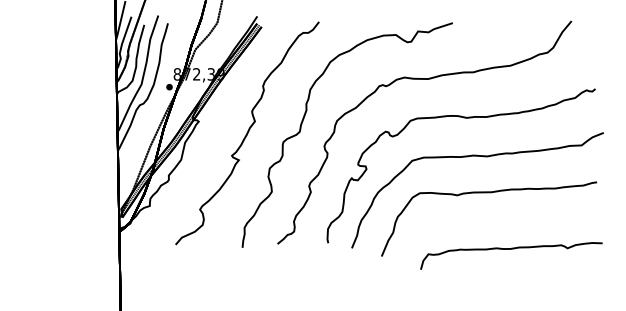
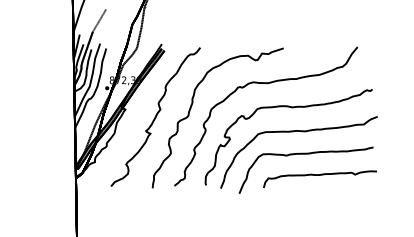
part: (510, 256) -> (319, 179), moved

